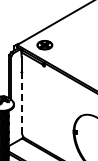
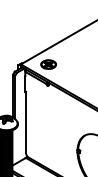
line: (21, 103) -> (25, 122), dashed -> solid

